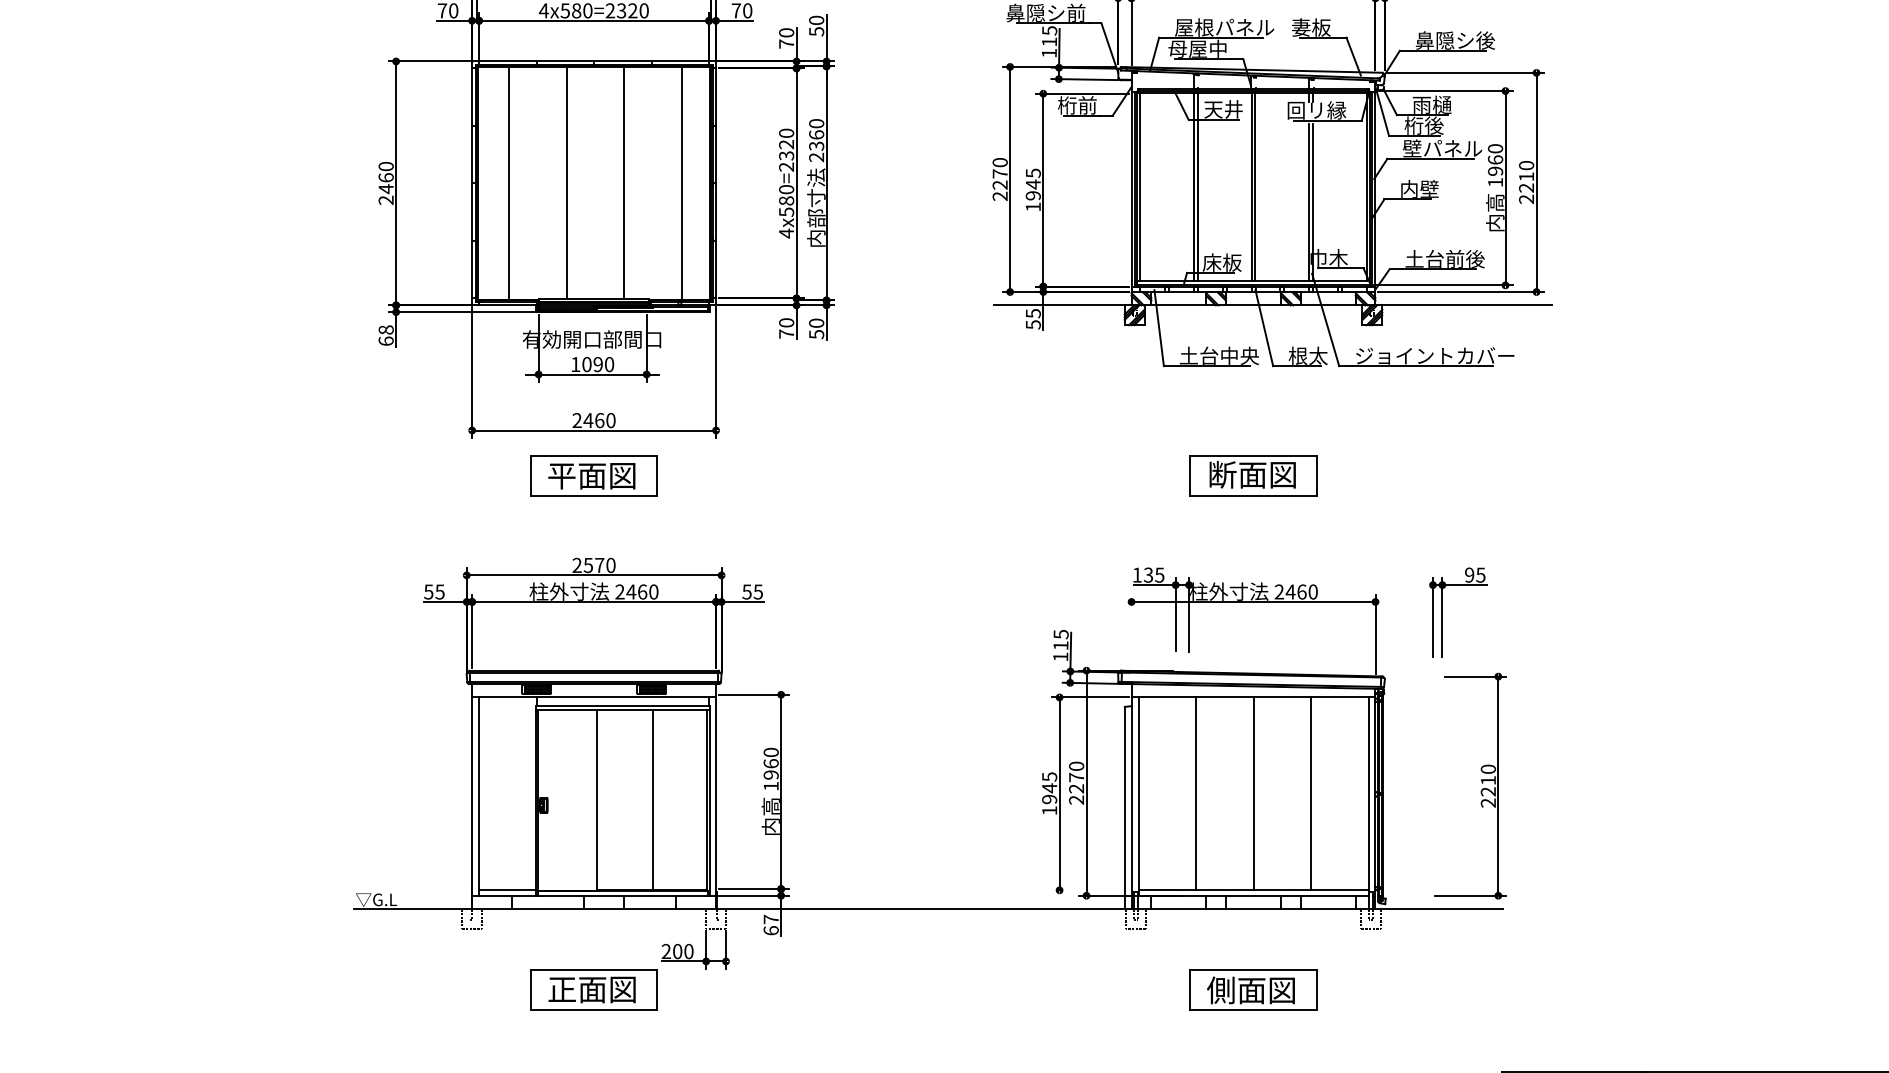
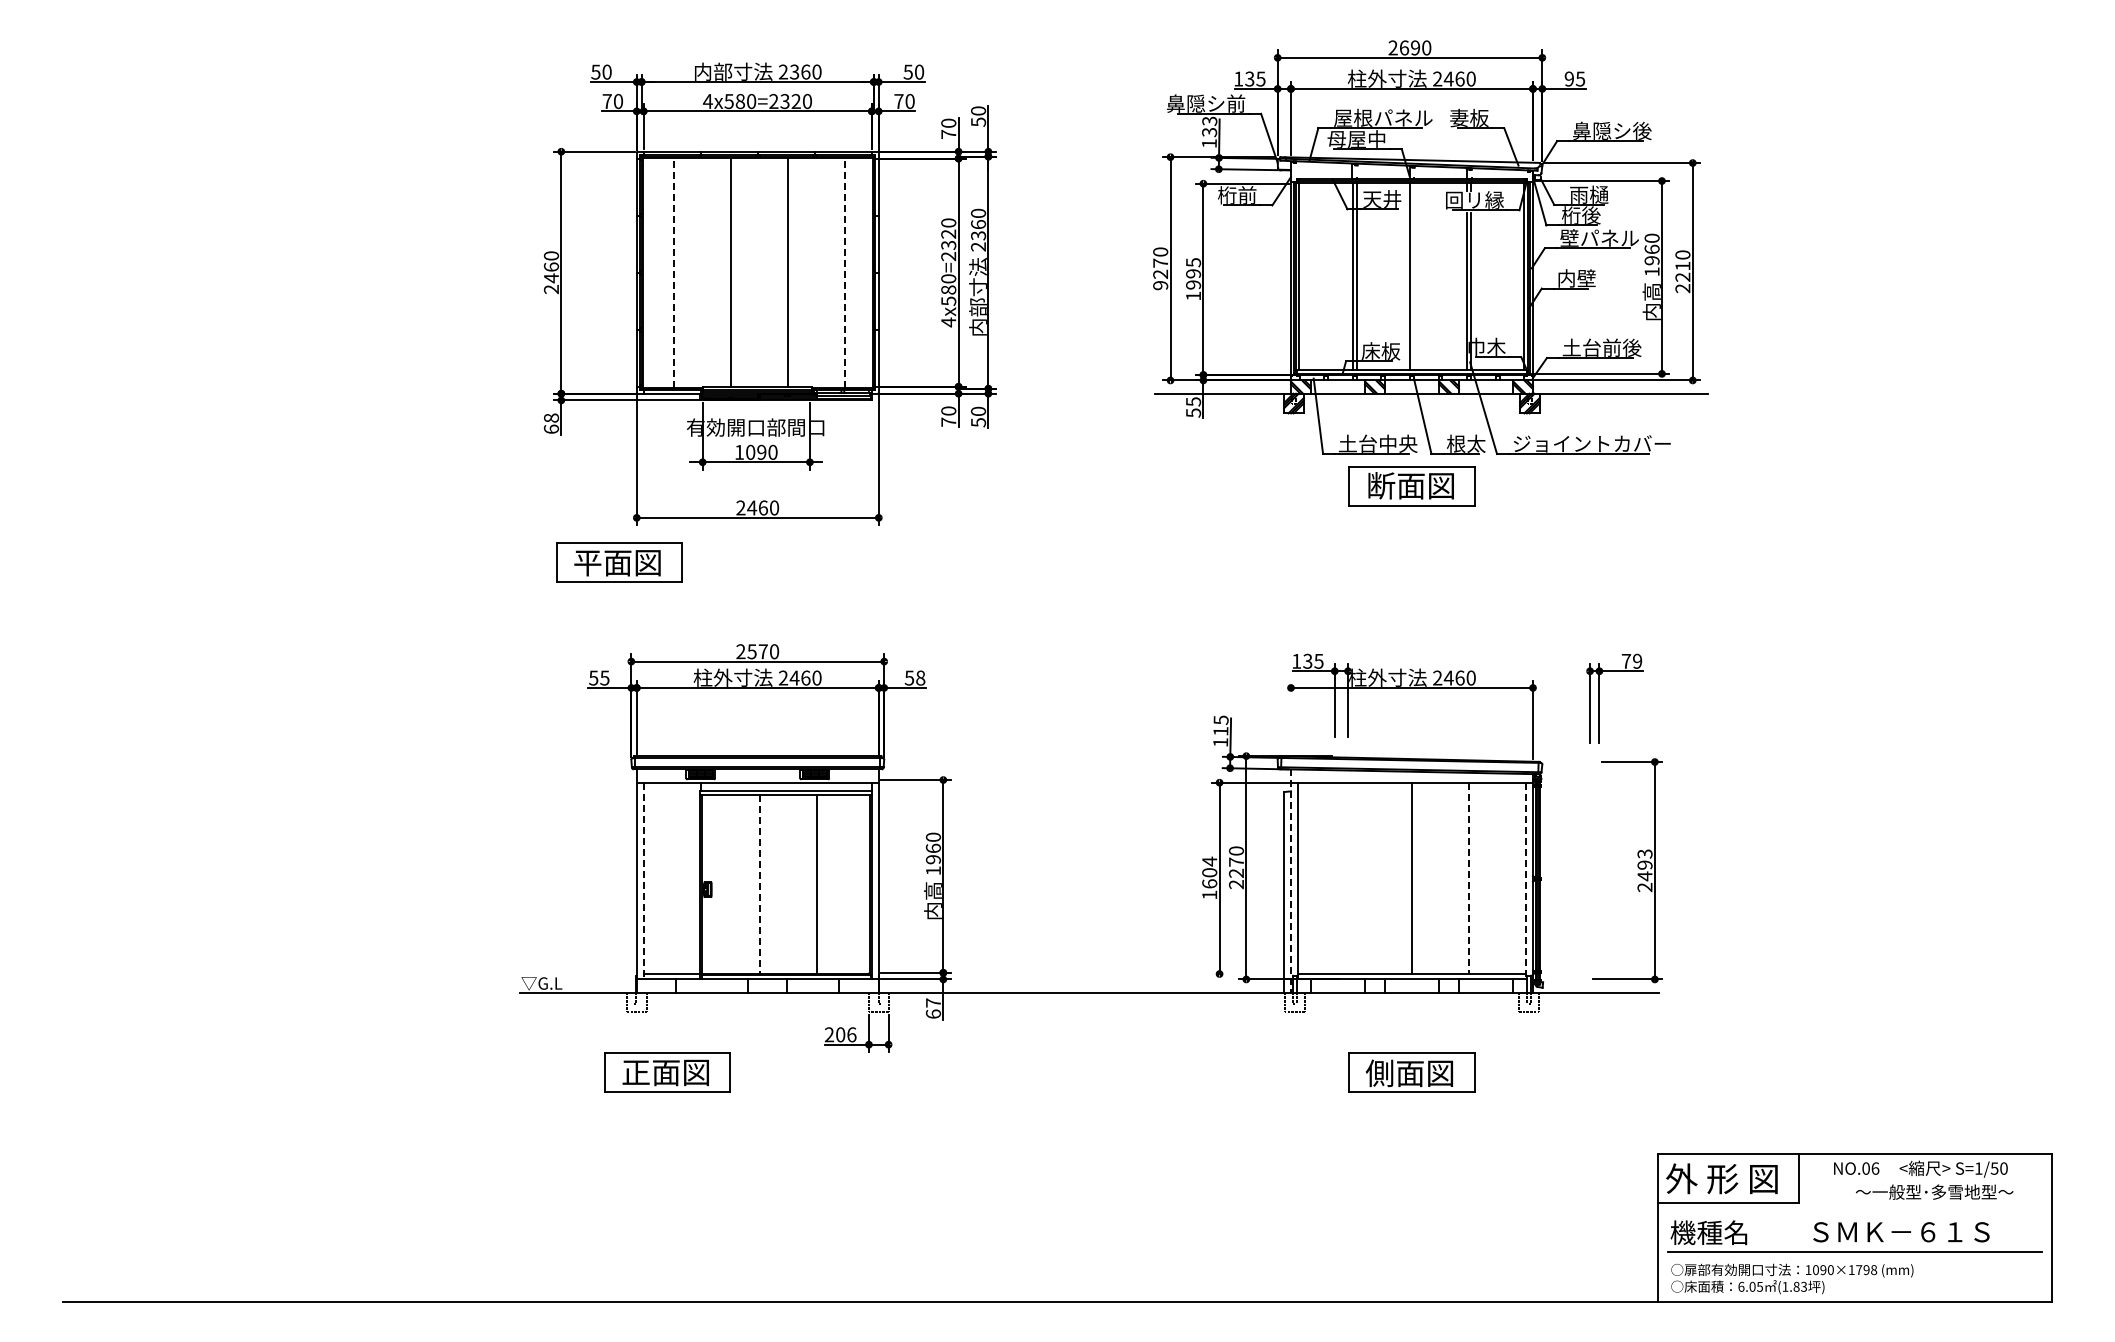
text: (1049, 36) -> (1209, 126), 115 -> 133
line: (509, 183) -> (673, 272), solid -> dashed
line: (681, 183) -> (844, 272), solid -> dashed
text: (1033, 184) -> (1193, 273), 1945 -> 1995
line: (1255, 187) -> (1413, 276), removed
text: (1000, 196) -> (1160, 285), 2270 -> 9270
part: (593, 475) -> (619, 562), moved
part: (1253, 475) -> (1411, 486), moved
text: (1474, 574) -> (1631, 660), 95 -> 79
text: (758, 591) -> (920, 677), 55 -> 58
text: (1487, 780) -> (1644, 865), 2210 -> 2493
text: (1049, 787) -> (1209, 872), 1945 -> 1604
line: (1195, 794) -> (1354, 878), removed
line: (1311, 794) -> (1469, 878), solid -> dashed
line: (478, 797) -> (643, 881), solid -> dashed
line: (1131, 797) -> (1290, 881), solid -> dashed
line: (1368, 797) -> (1526, 881), solid -> dashed
line: (596, 800) -> (760, 884), solid -> dashed
text: (688, 951) -> (851, 1034), 200 -> 206
part: (593, 989) -> (667, 1072), moved

